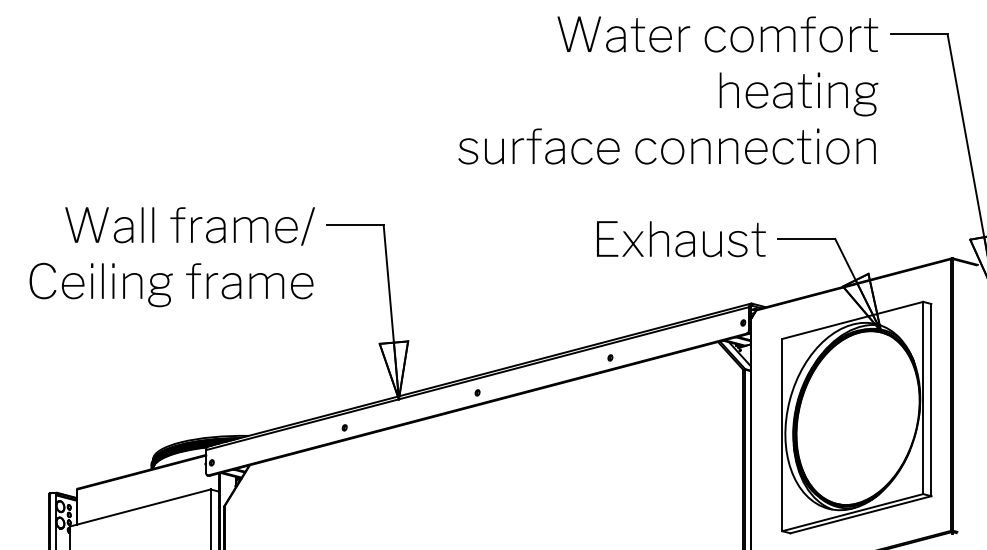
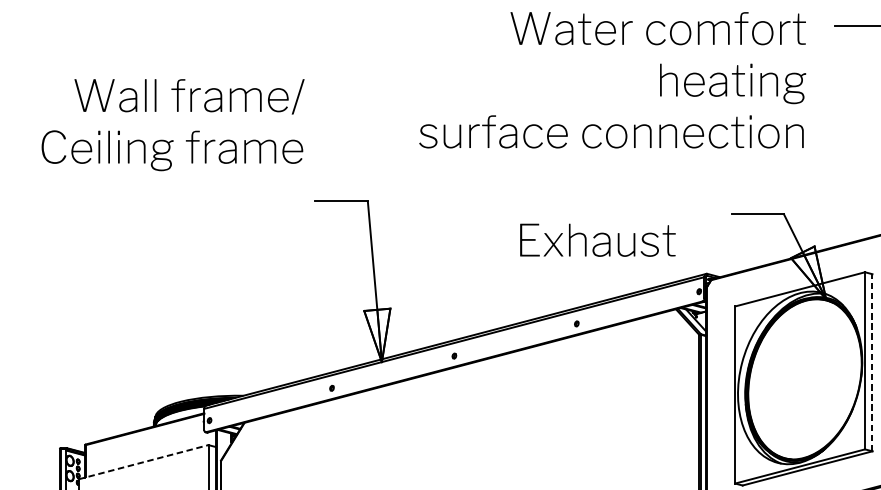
text: (668, 90) -> (612, 80), moved
text: (681, 239) -> (598, 240), moved
text: (171, 257) -> (172, 125), moved
line: (931, 399) -> (872, 362), solid -> dashed
line: (140, 508) -> (143, 462), solid -> dashed

